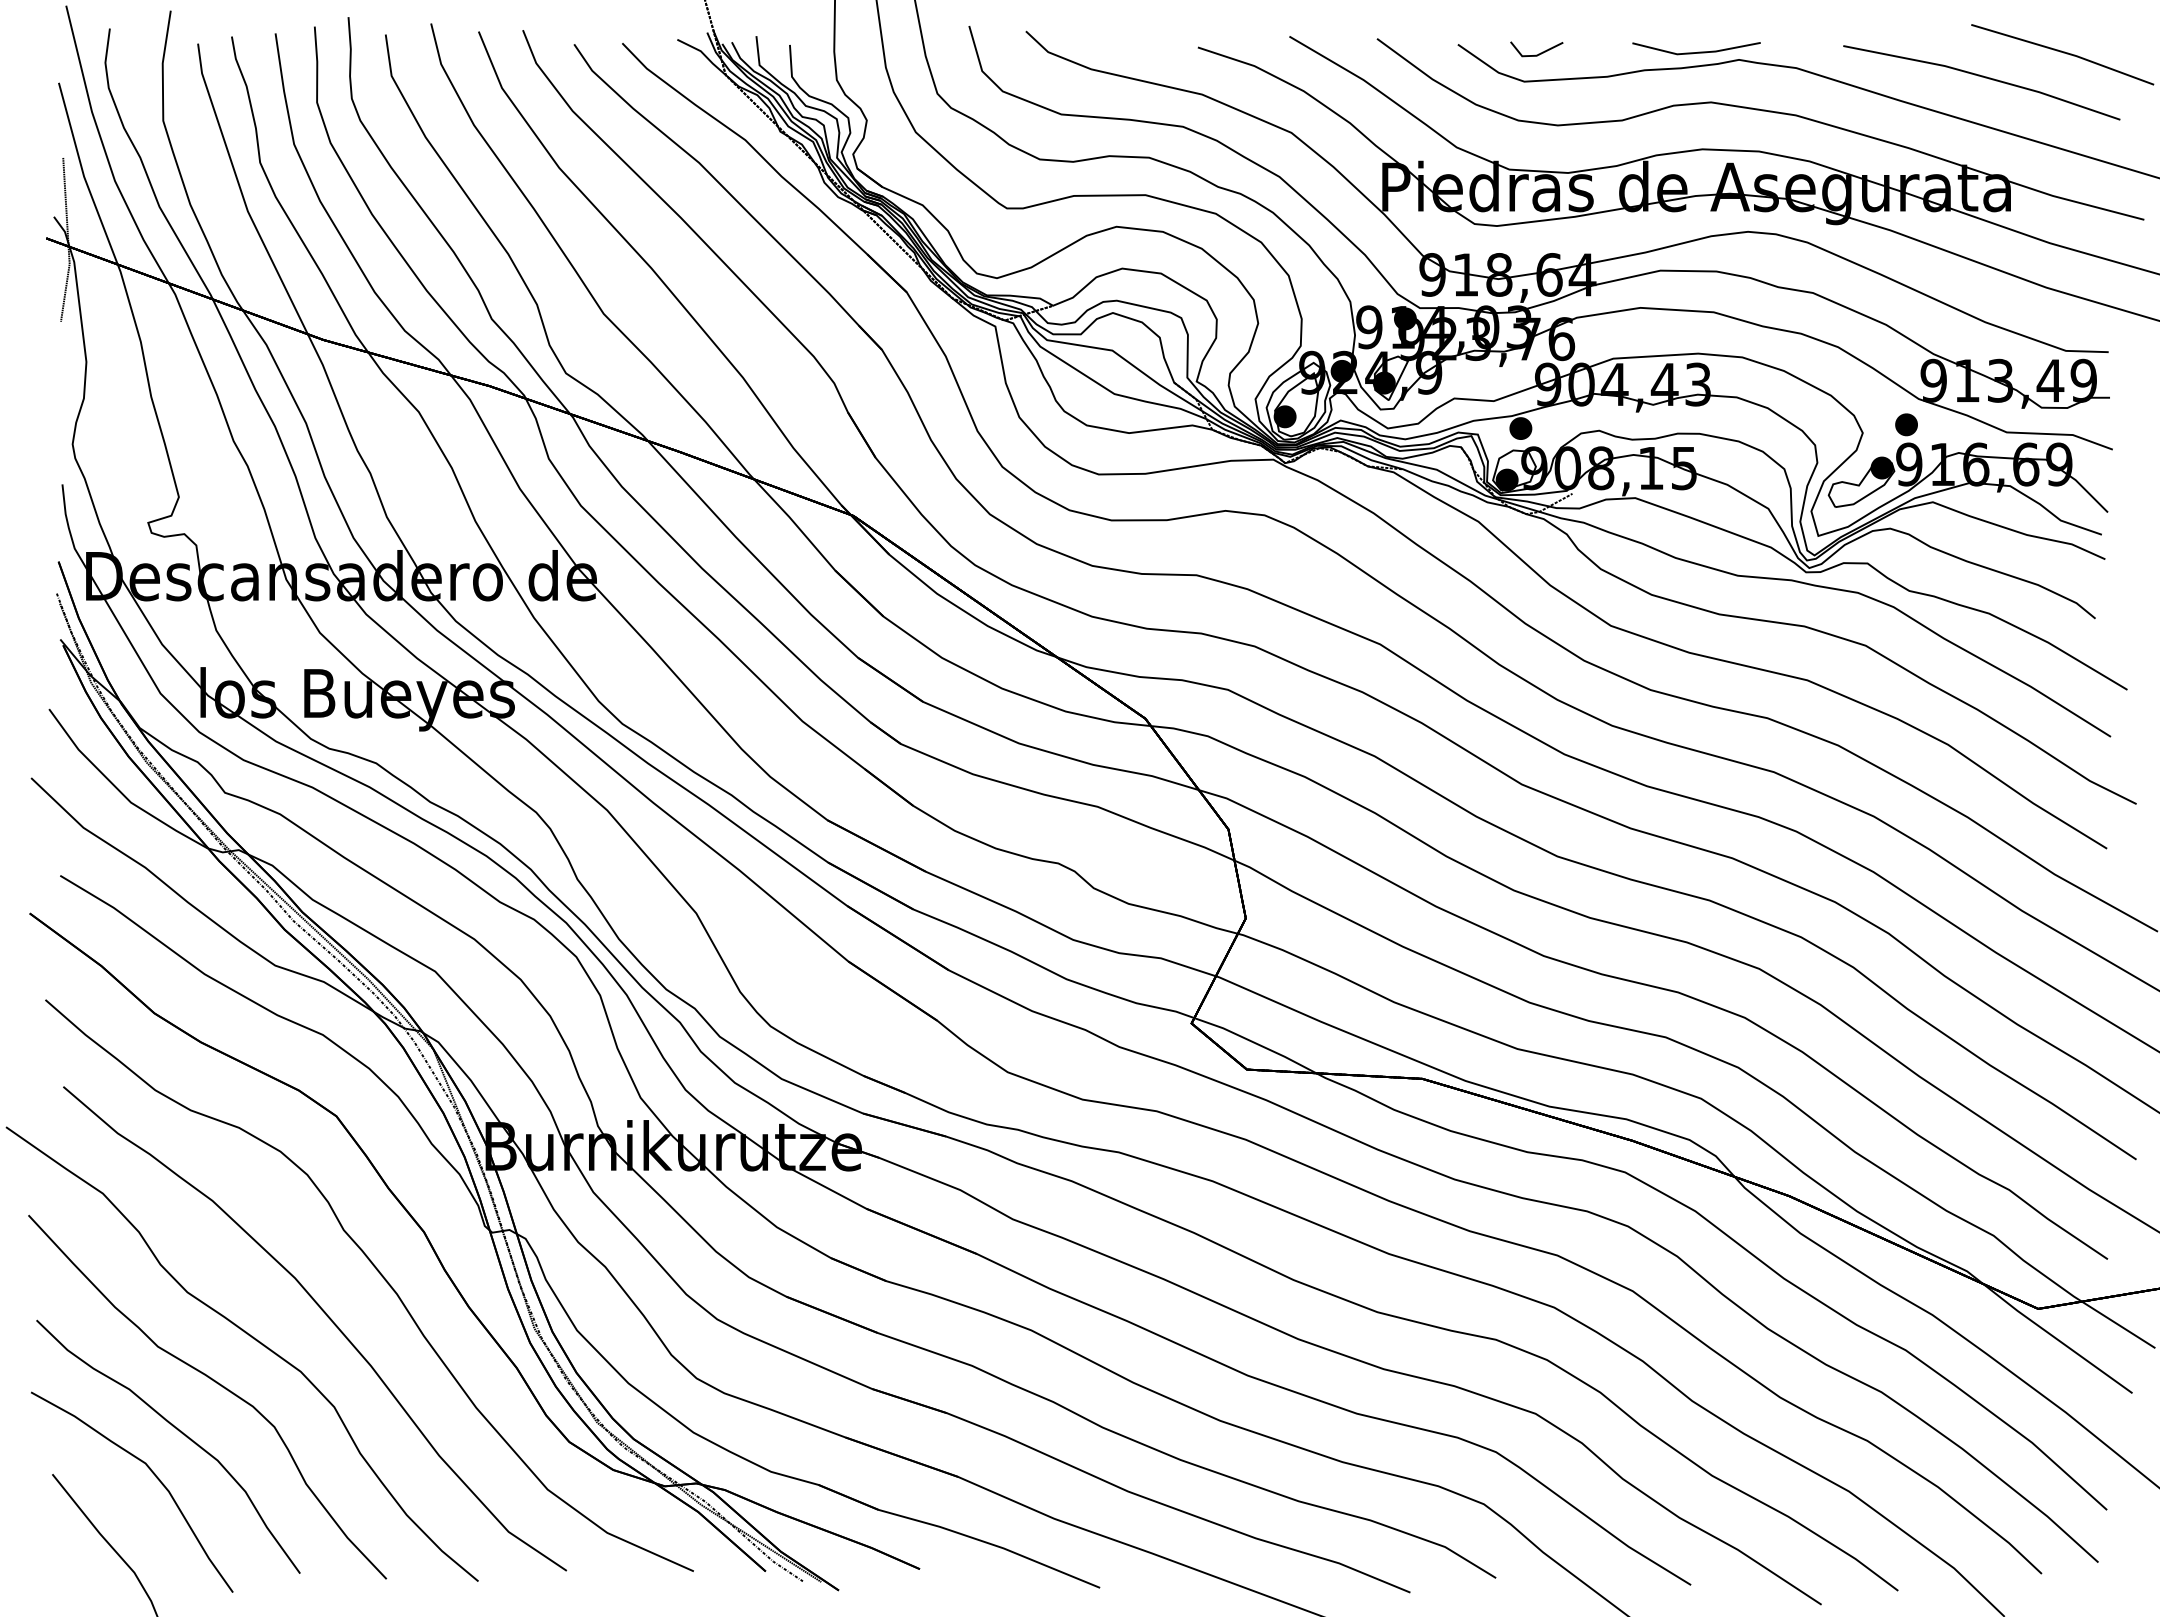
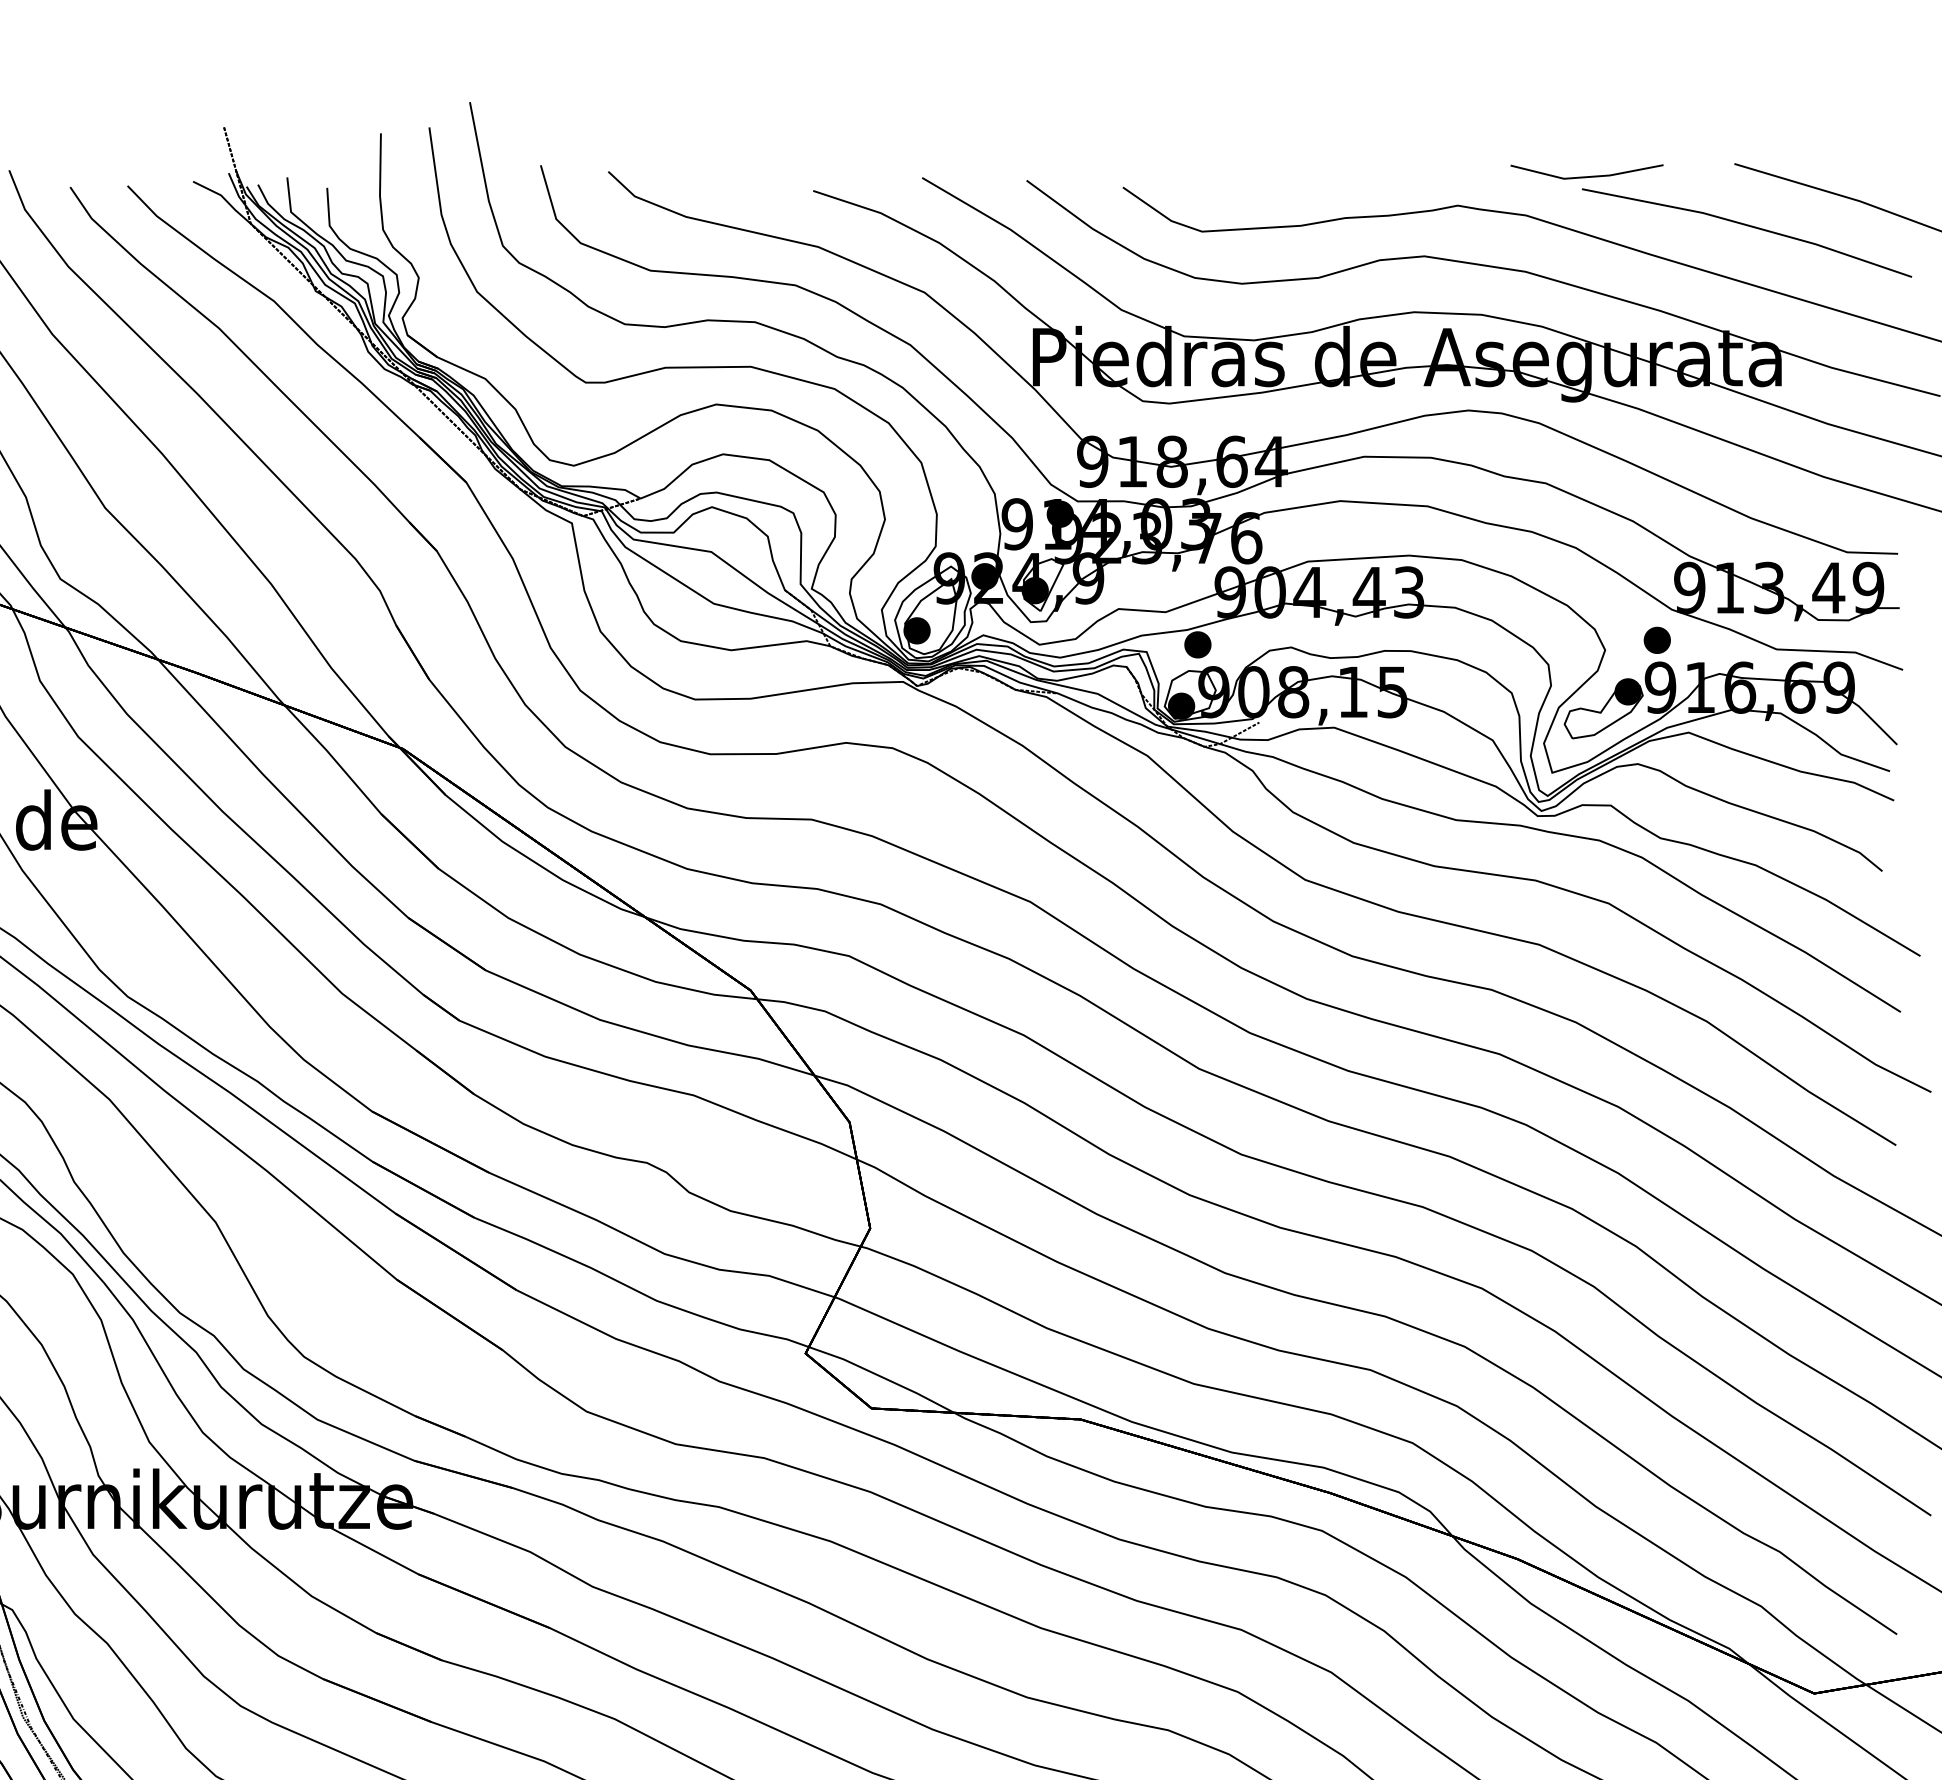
line: (1698, 51) -> (1589, 175), moved
line: (1538, 53) -> (1218, 198), removed

